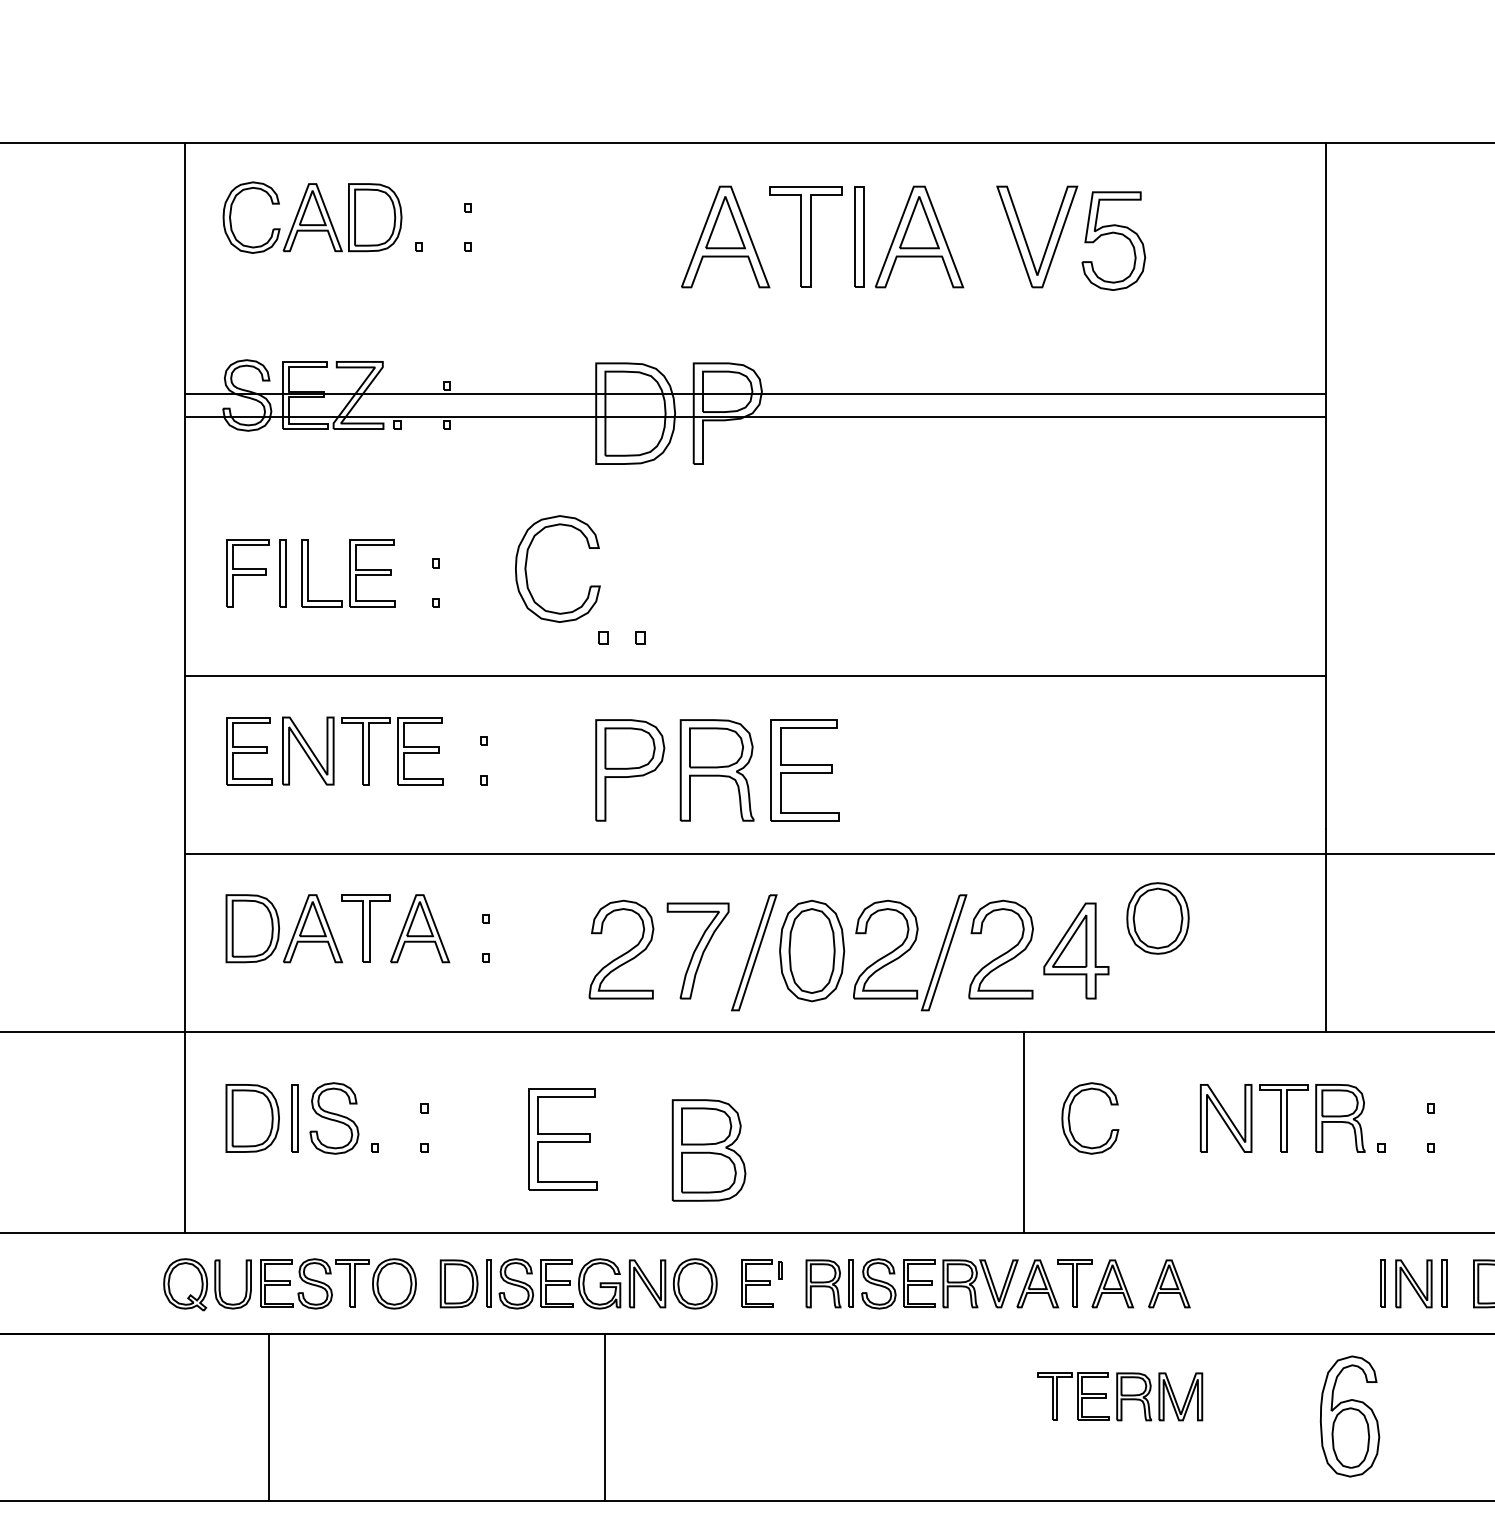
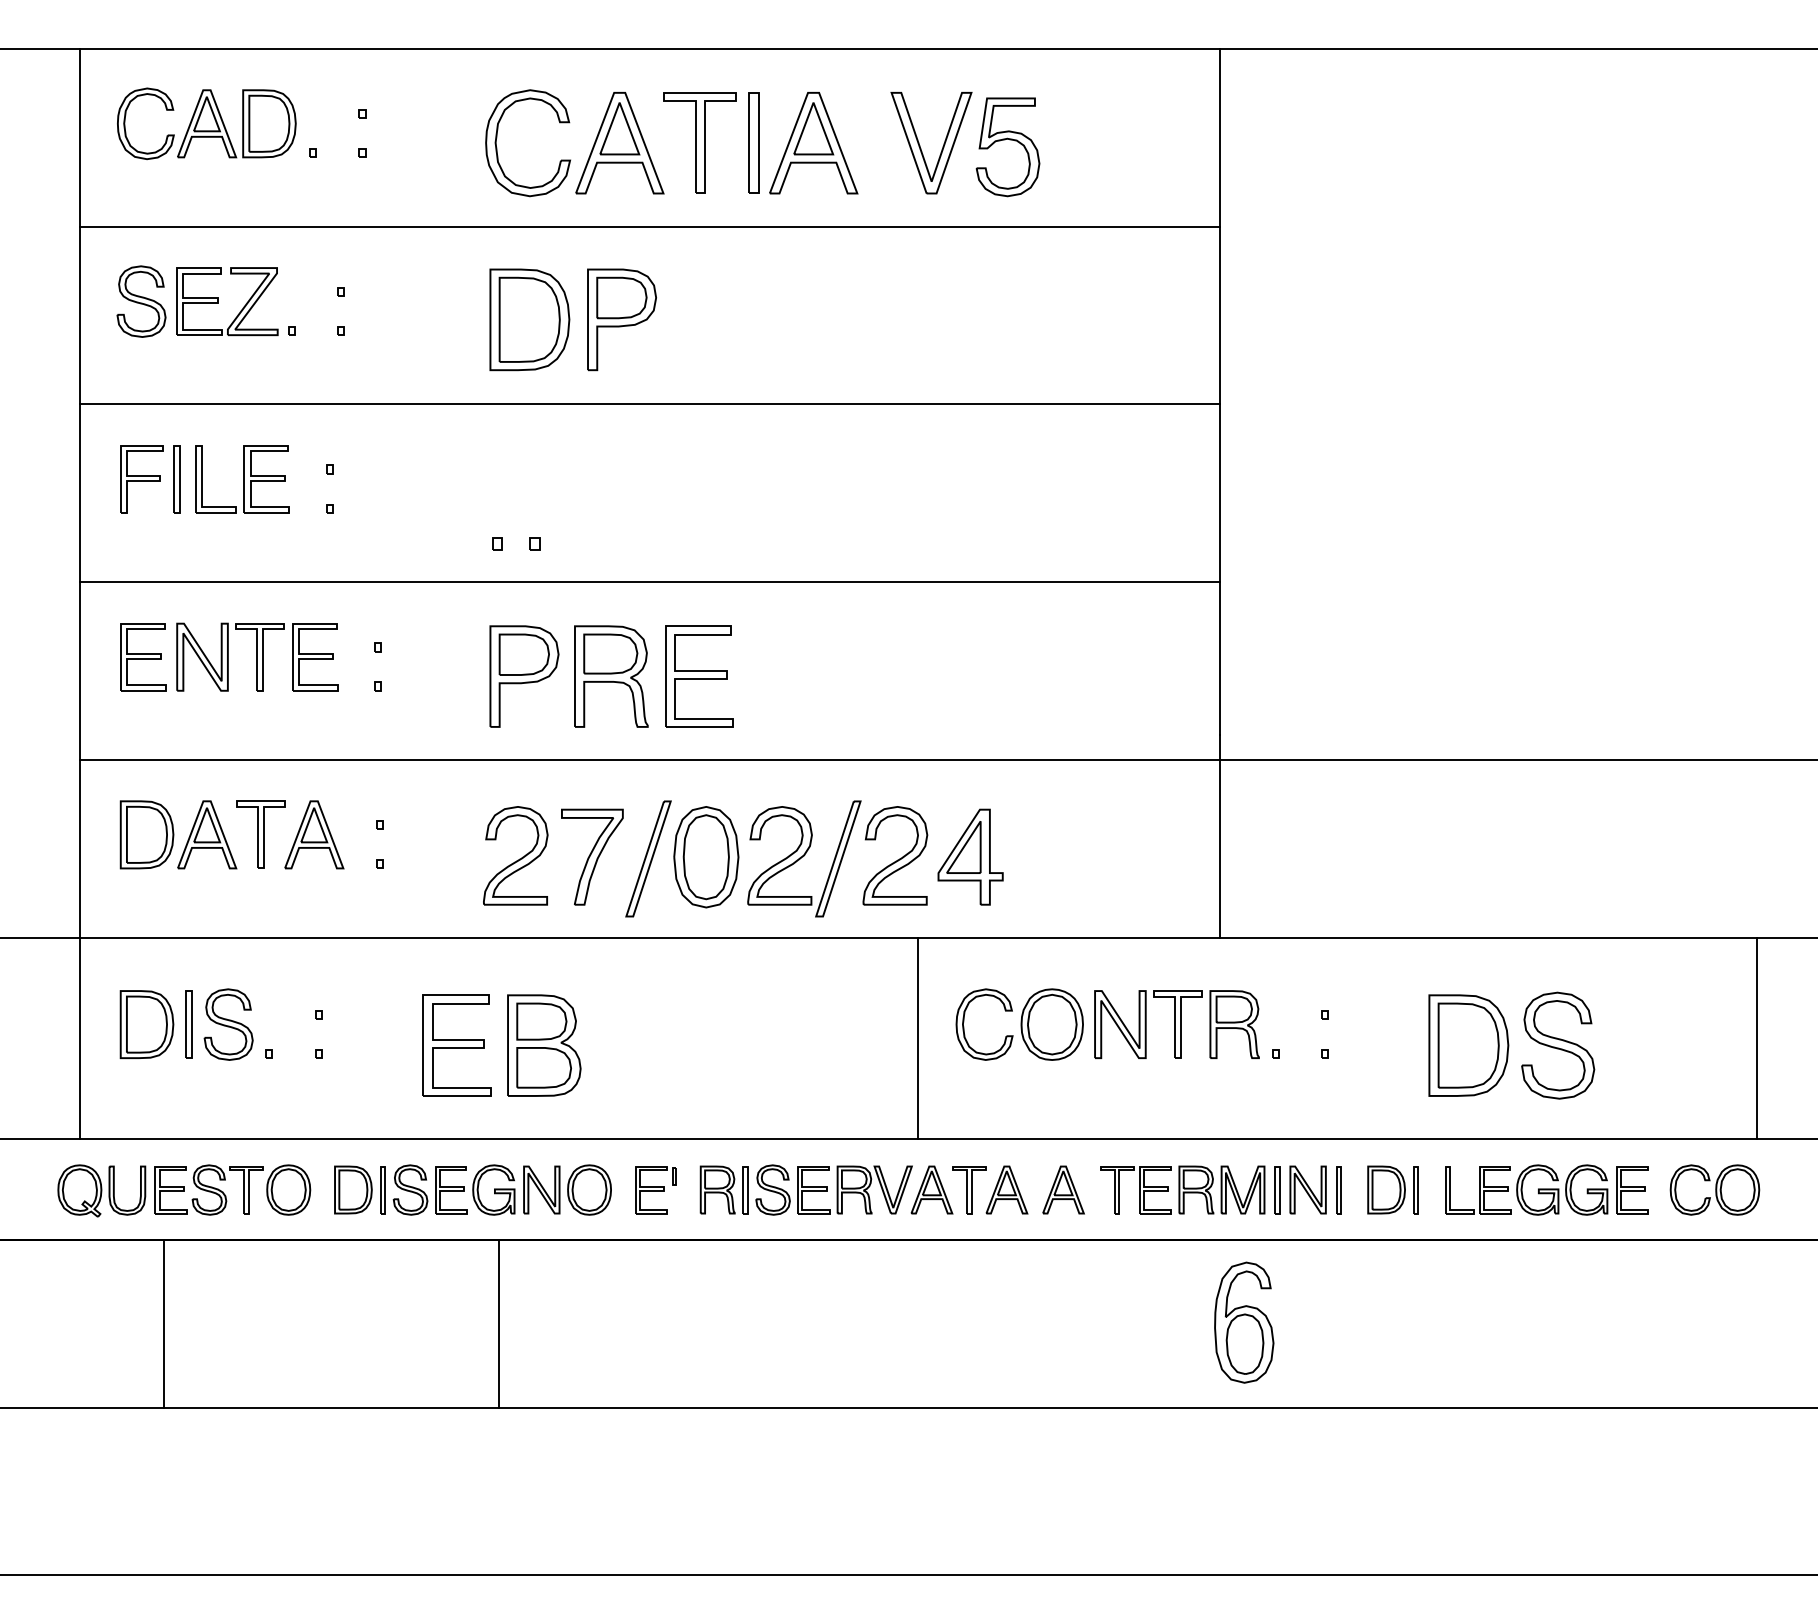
line: (755, 394) -> (649, 226), moved
line: (755, 417) -> (649, 404), moved
part: (527, 573) -> (497, 147), moved
part: (1157, 918) -> (1051, 1024), moved
part: (709, 1150) -> (544, 1045), moved
part: (1120, 1396) -> (1182, 1189), moved

